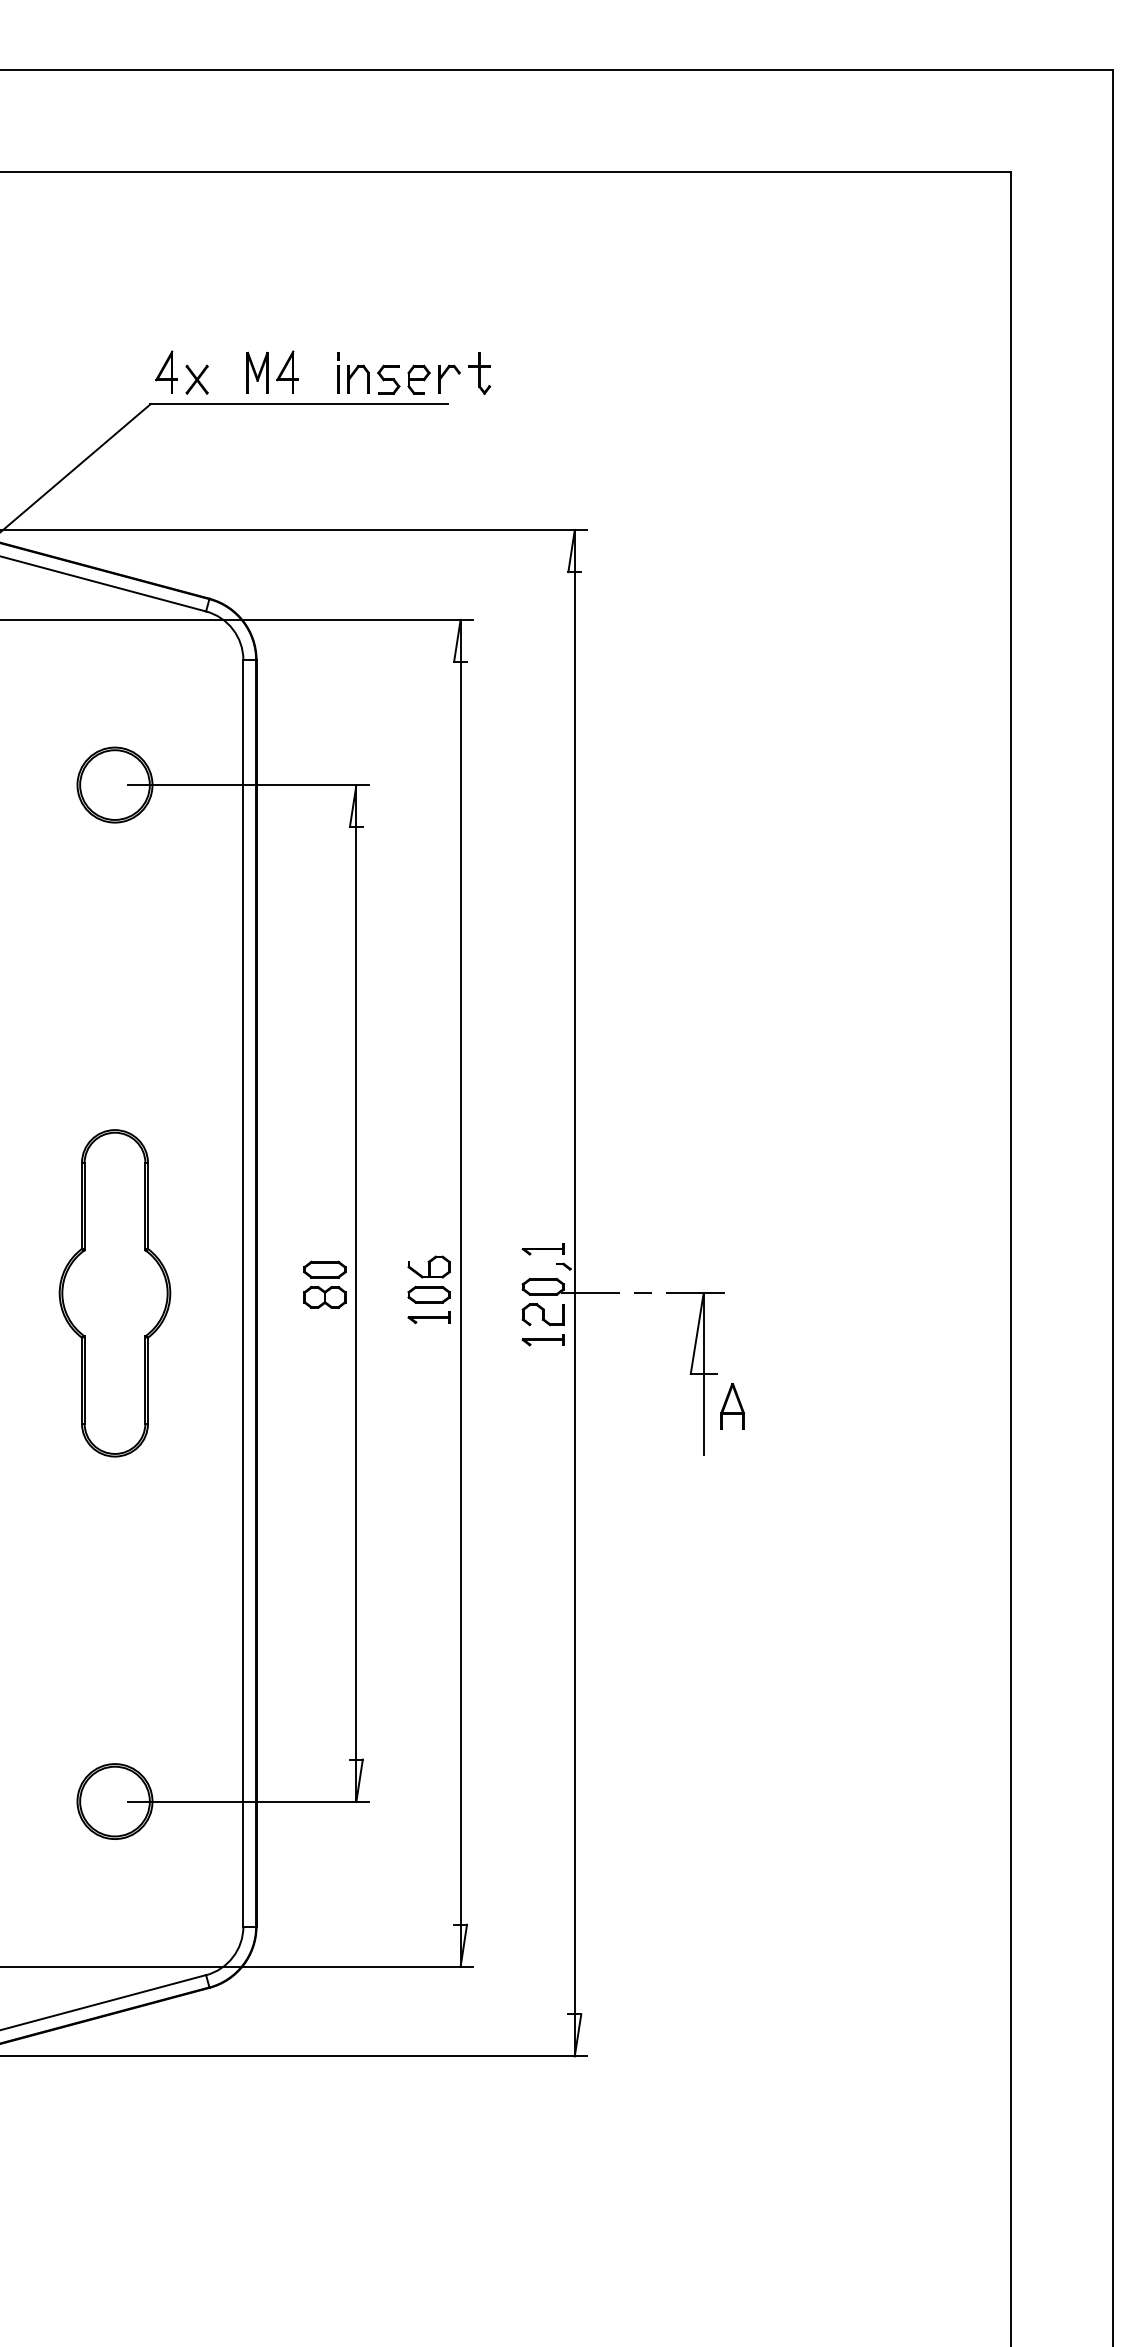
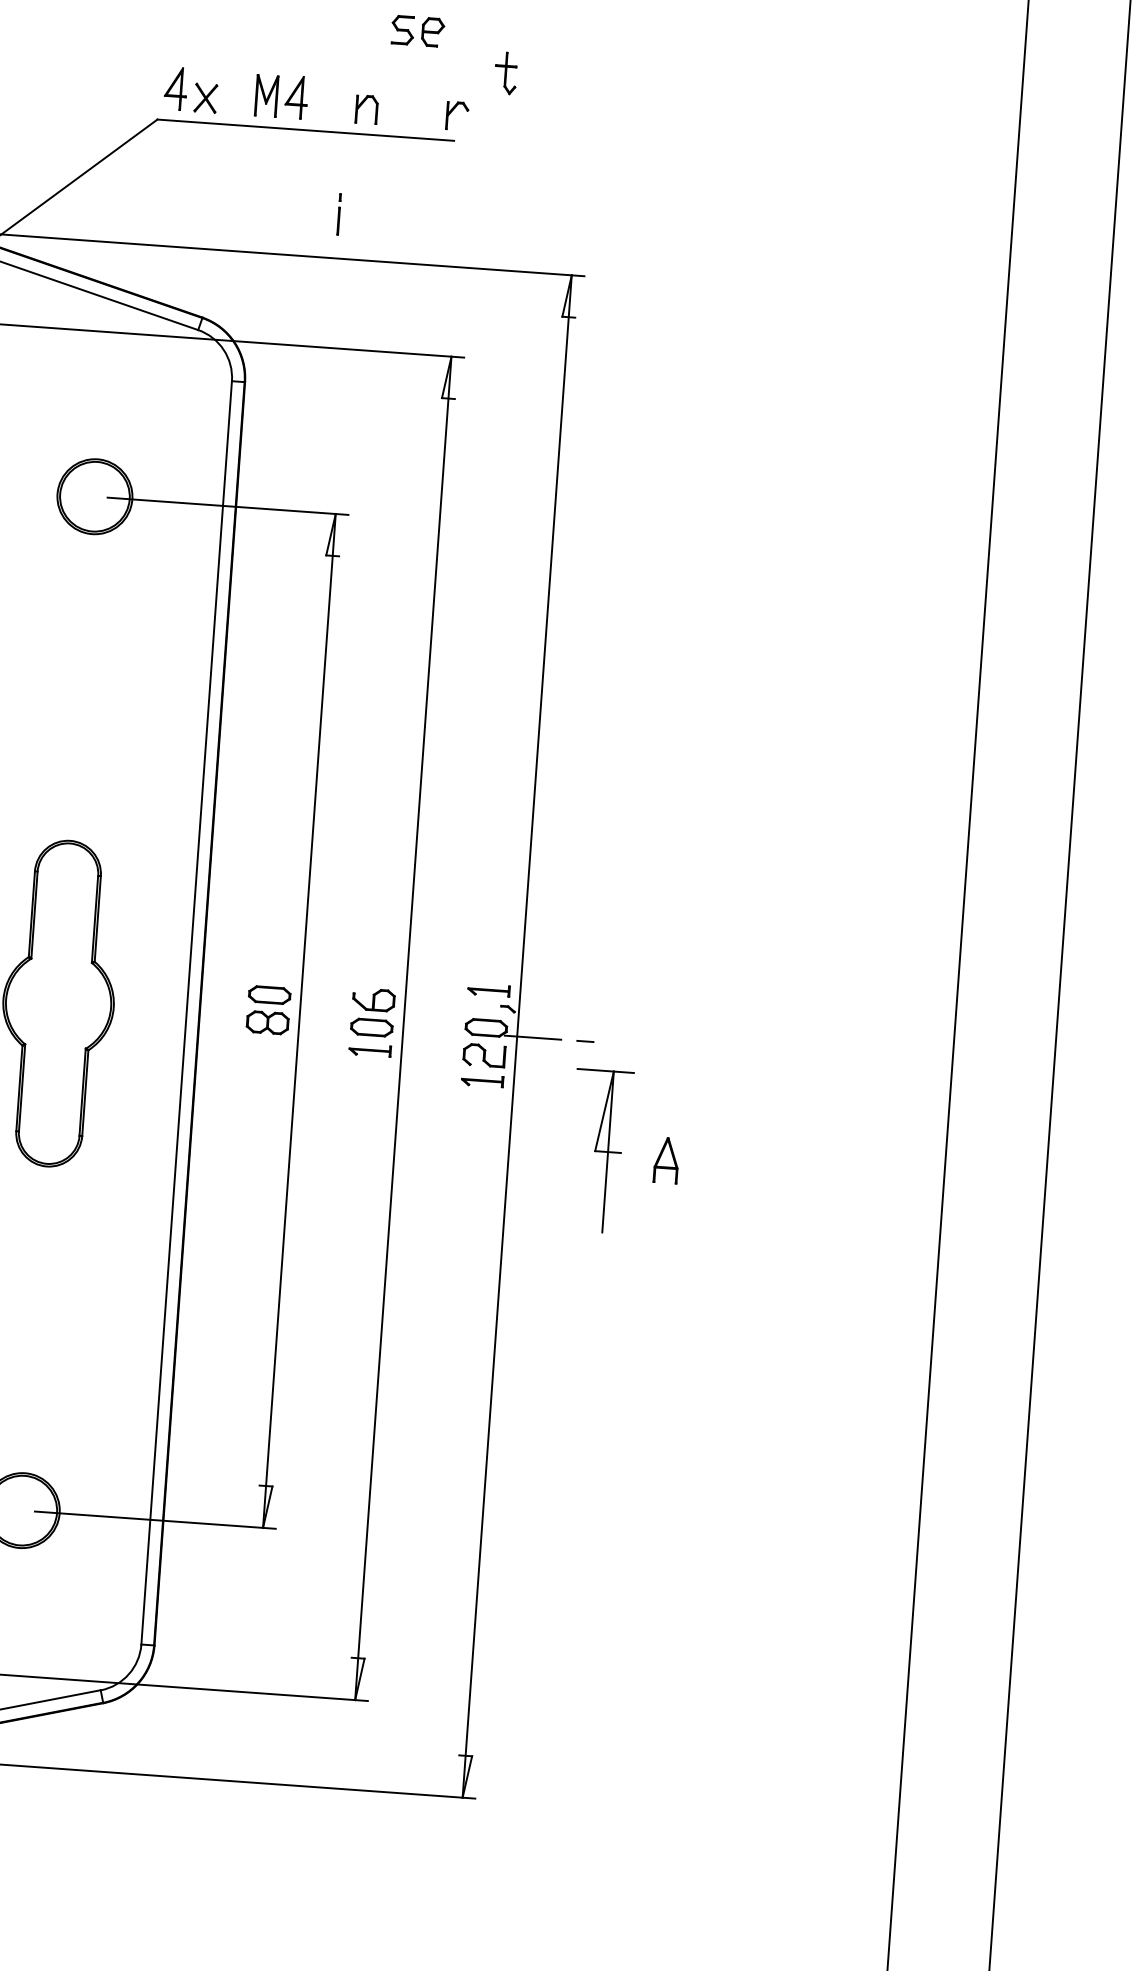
line: (338, 372) -> (339, 213), moved
part: (479, 373) -> (505, 73), moved
part: (403, 379) -> (417, 31), moved
part: (695, 1373) -> (599, 1150), moved

